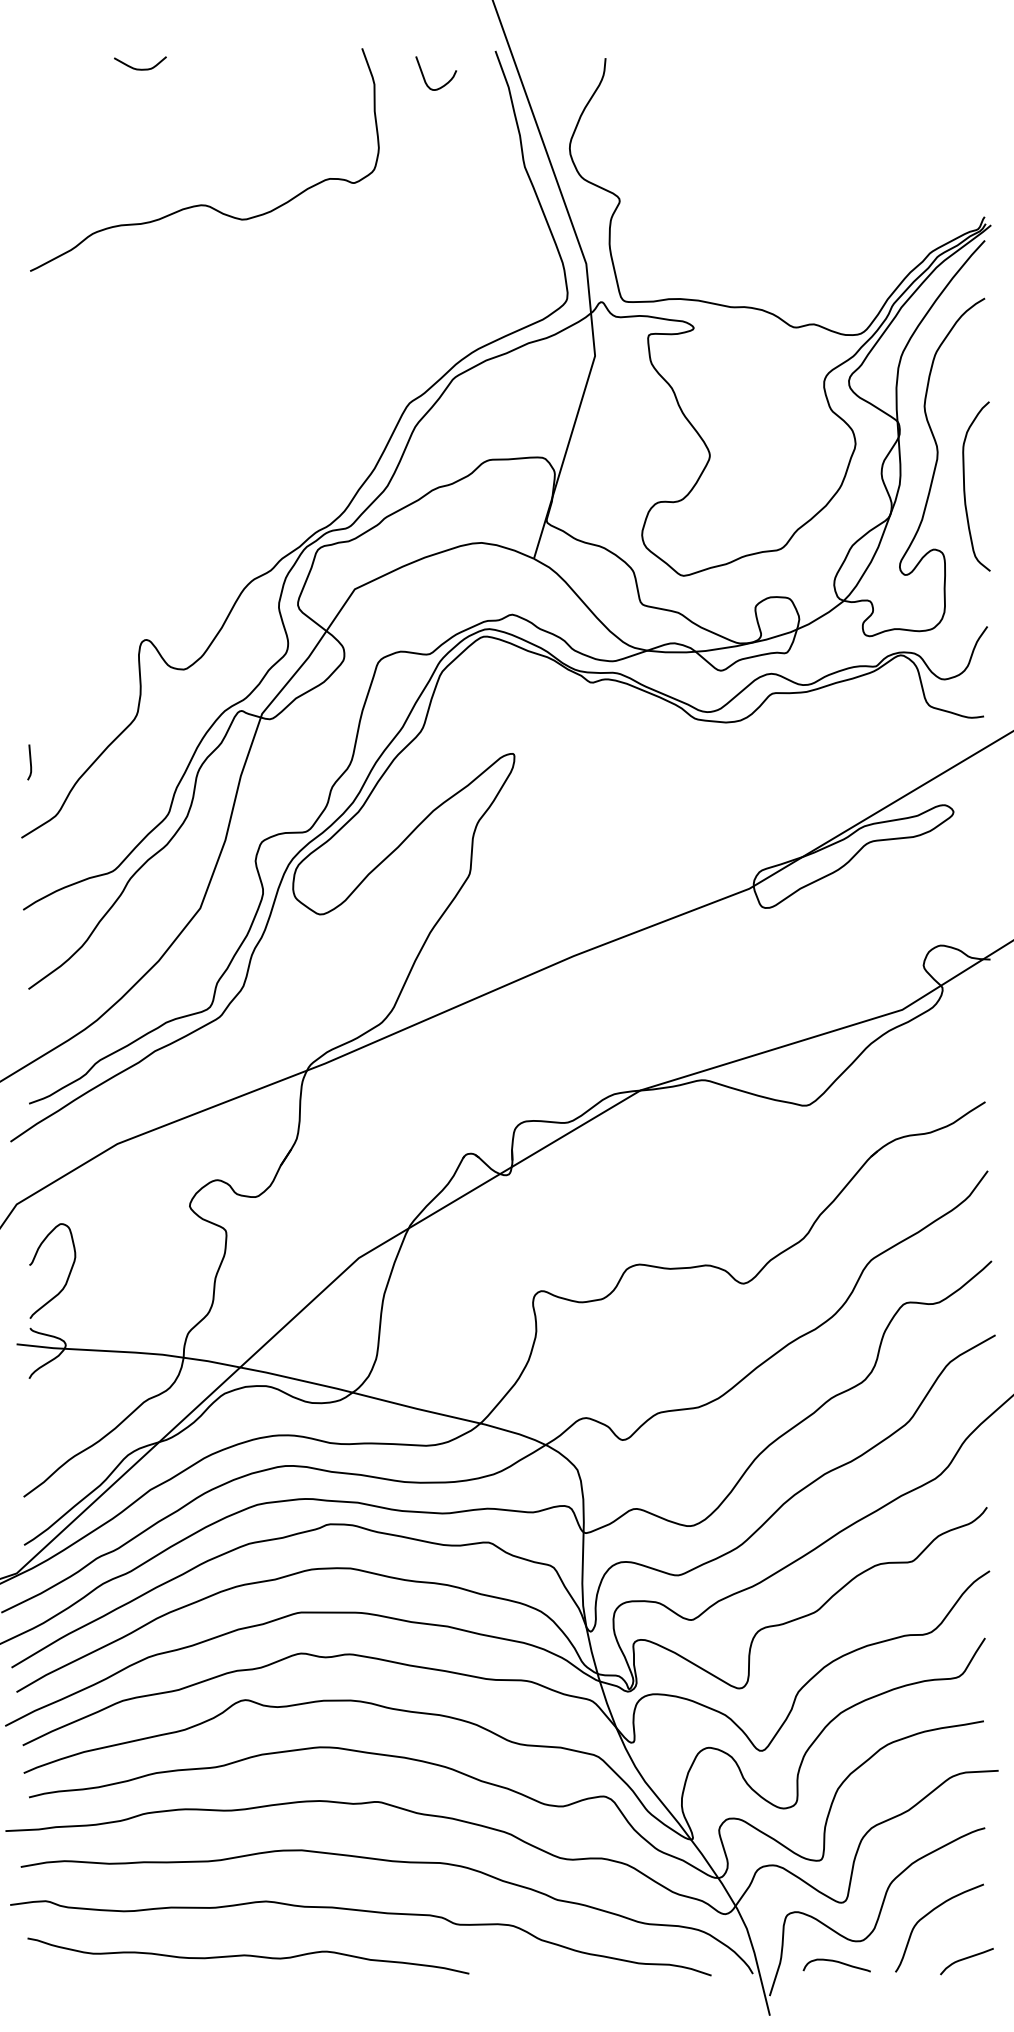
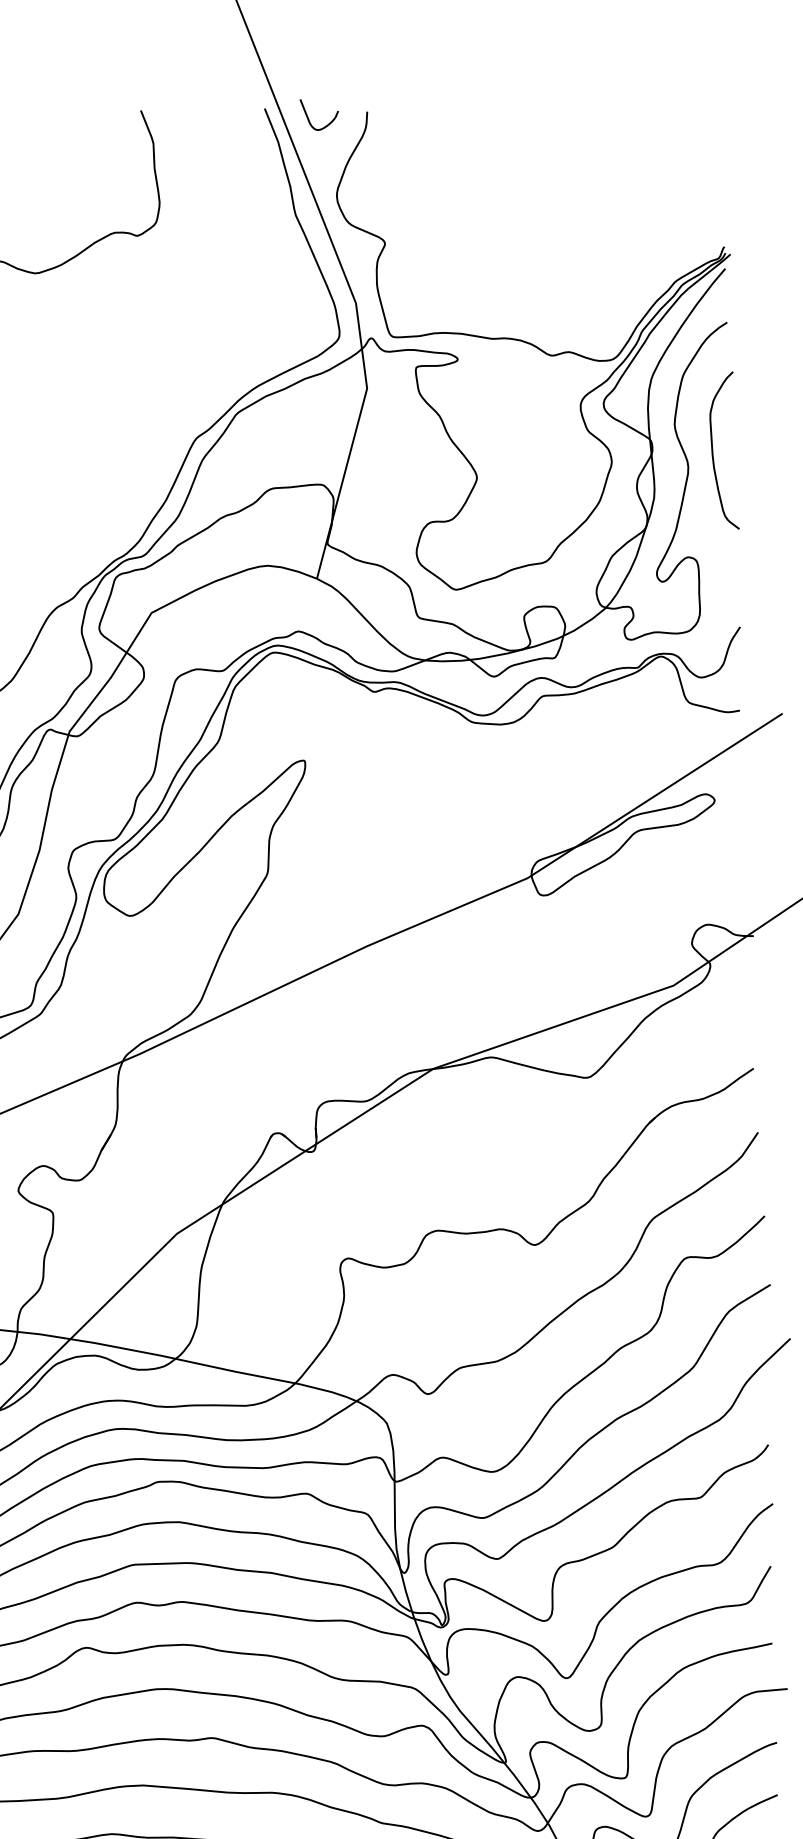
curve: (424, 76) -> (308, 117), moved
curve: (965, 487) -> (713, 452), moved

